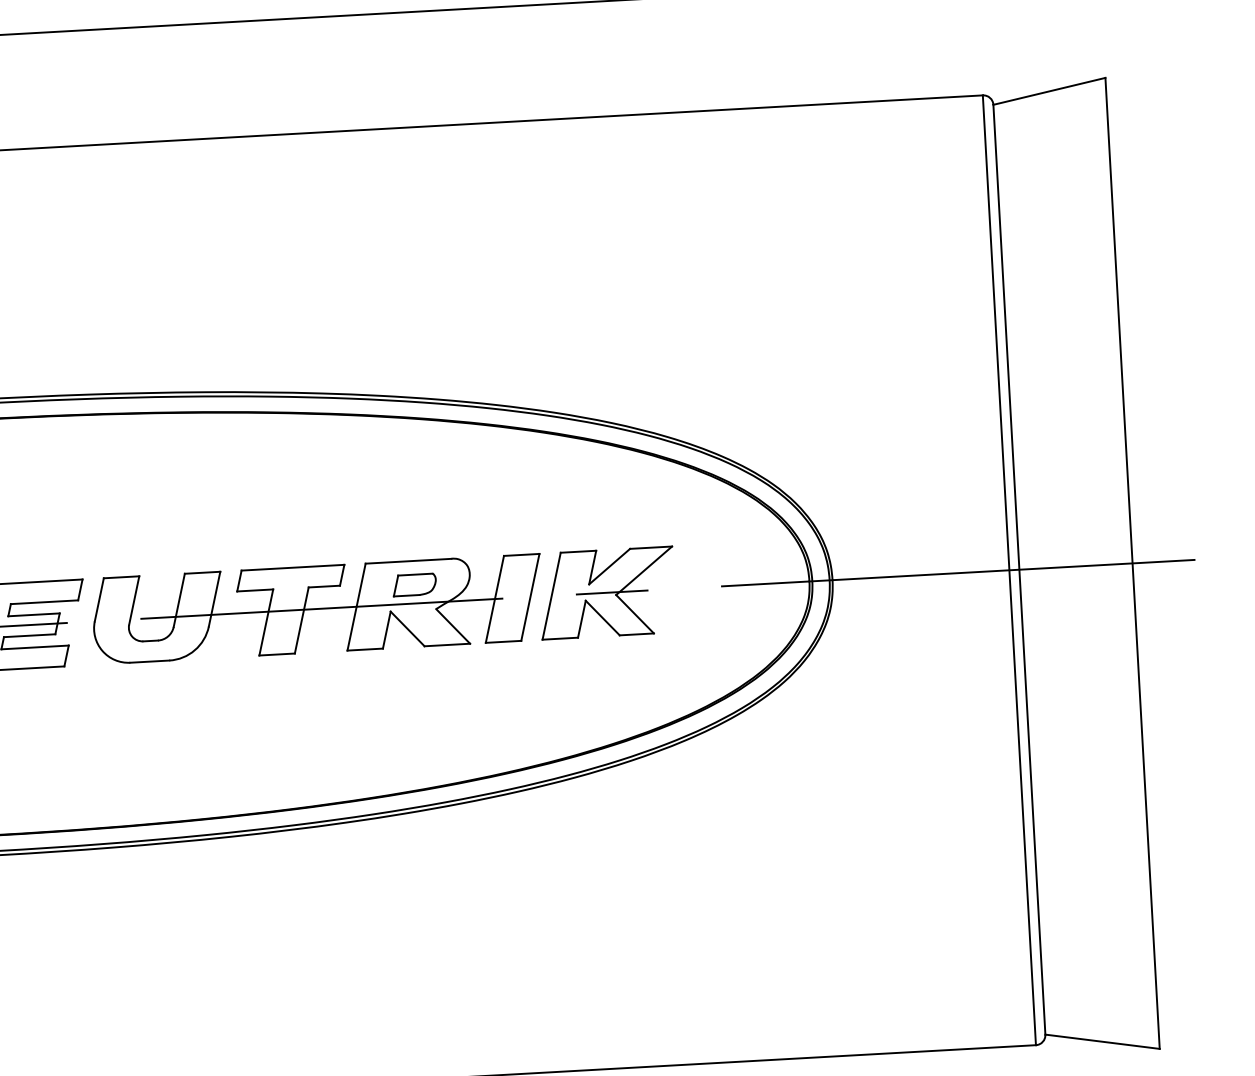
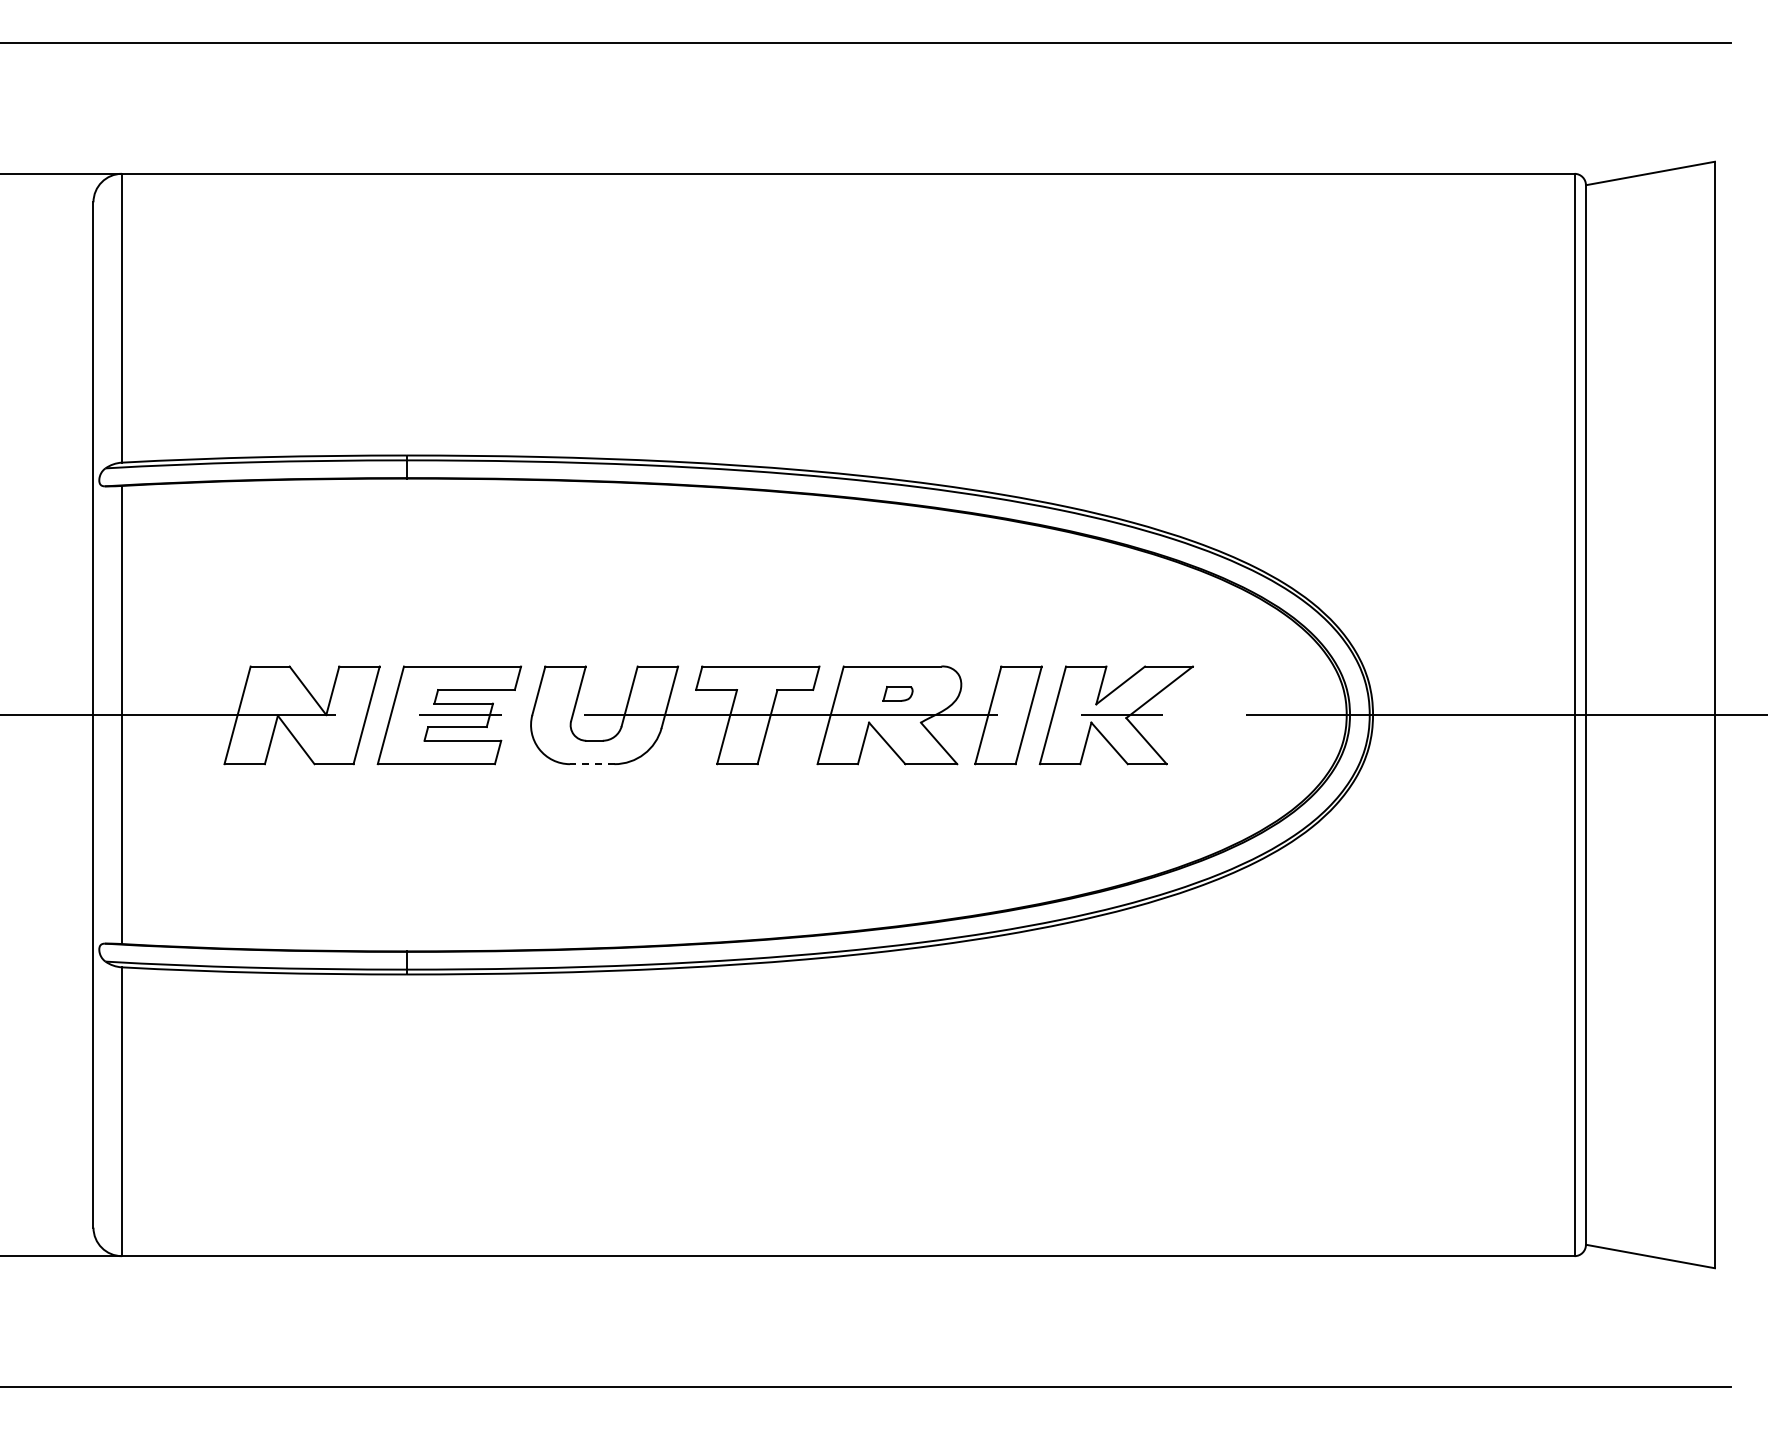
part: (414, 584) -> (897, 693), size x0.6
line: (149, 661) -> (591, 764), solid -> dashed

